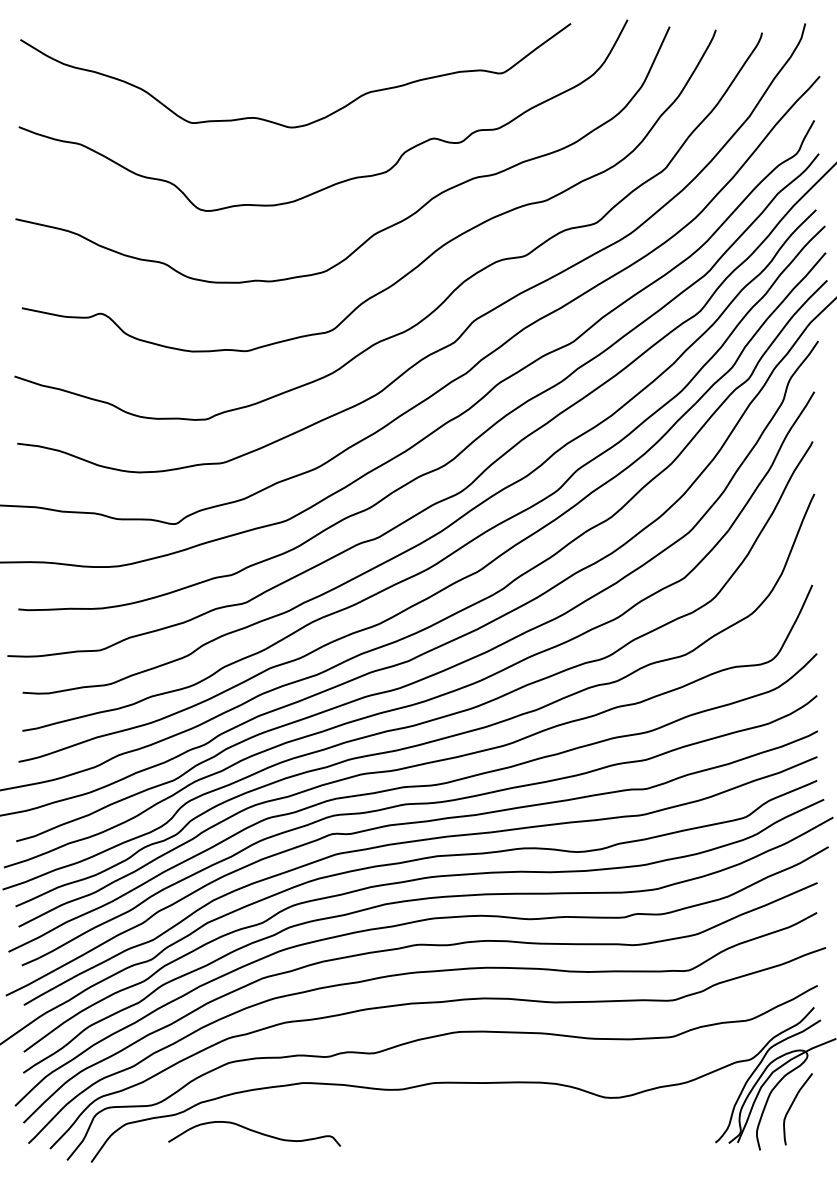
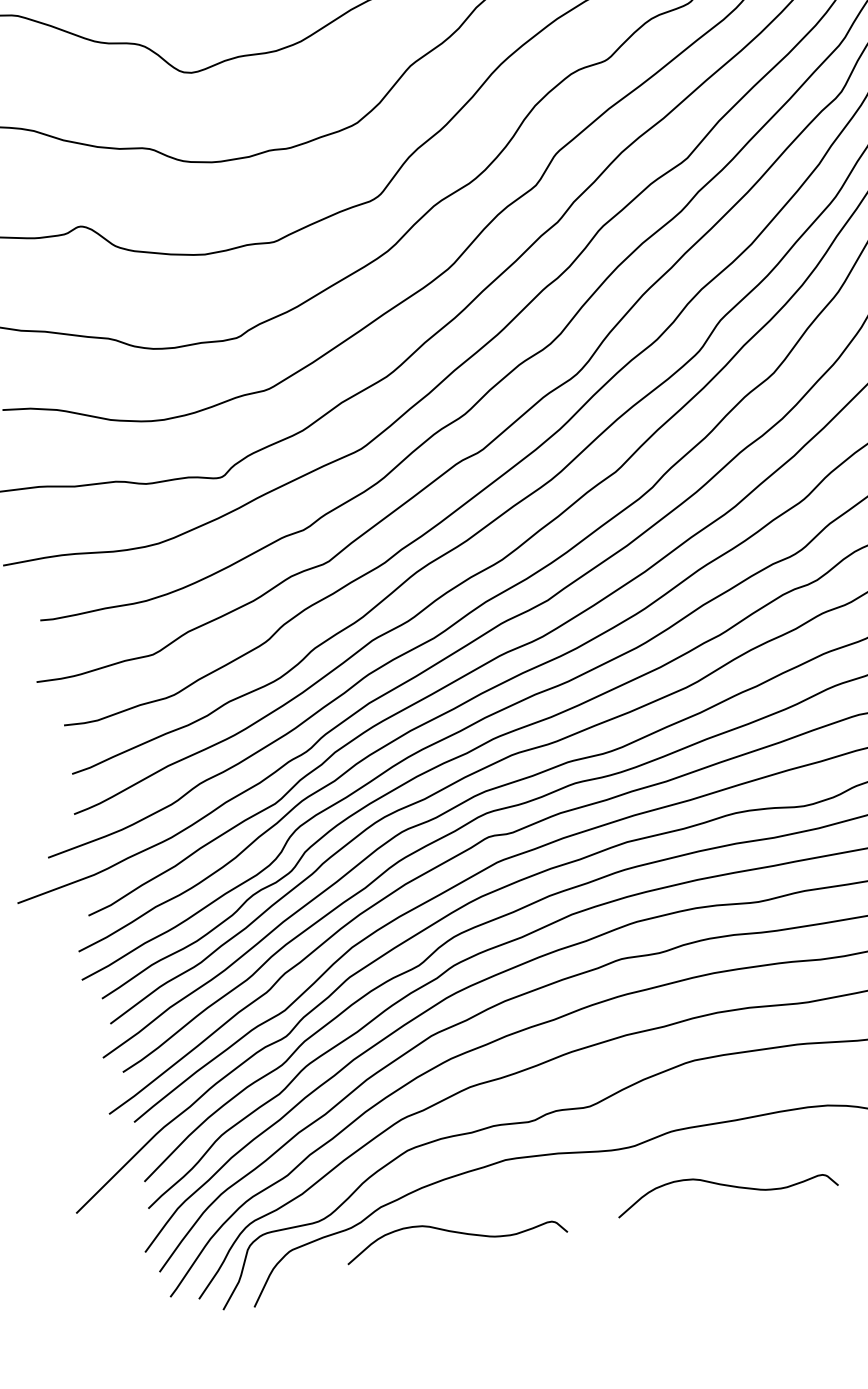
curve: (467, 1132) -> (725, 1186), added

